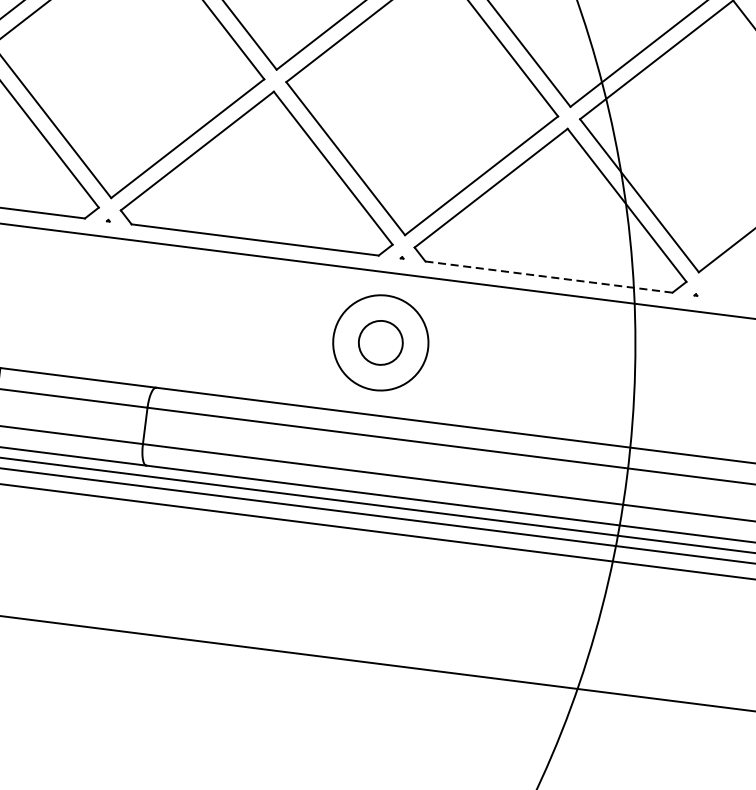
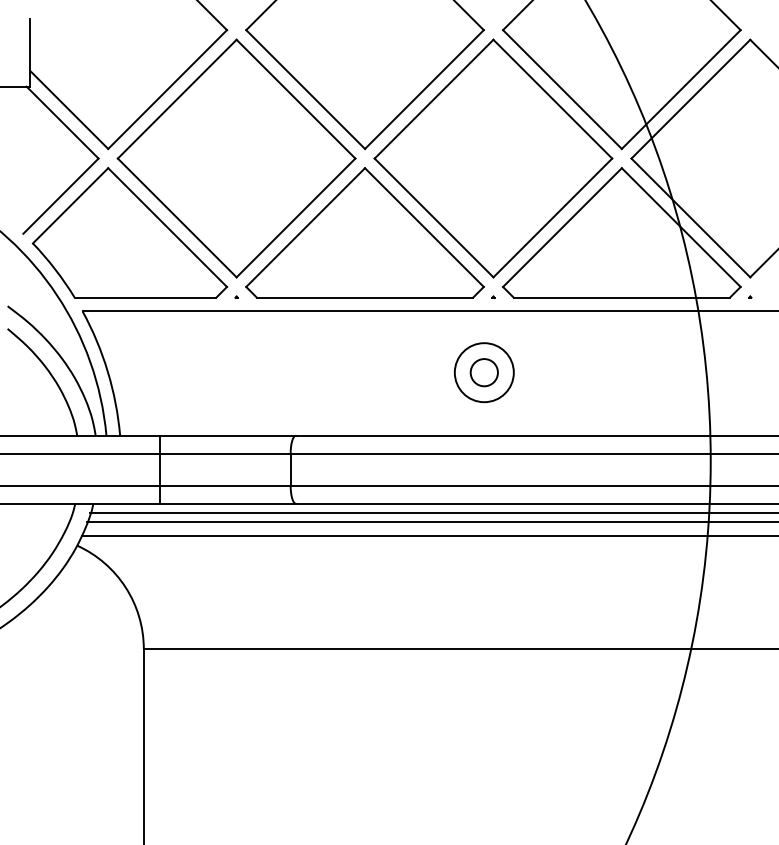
line: (549, 276) -> (622, 297), dashed -> solid
circle: (379, 342) -> (483, 372), size x0.71
circle: (379, 342) -> (483, 372), size x0.71

